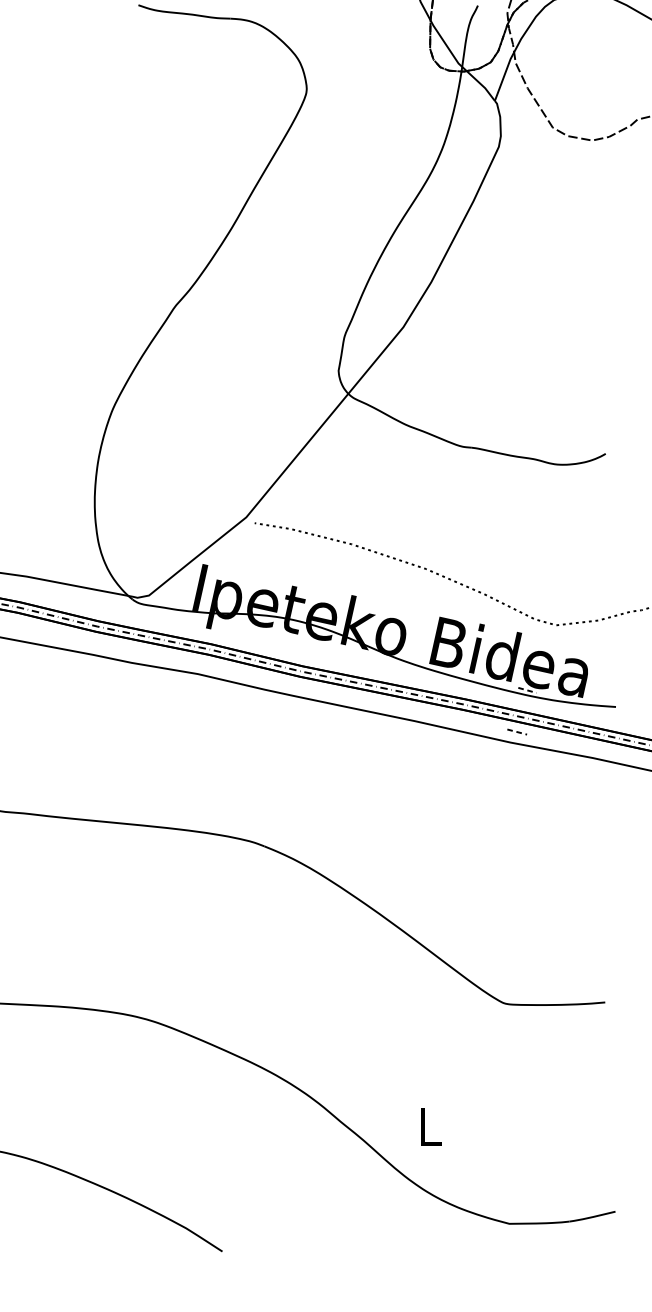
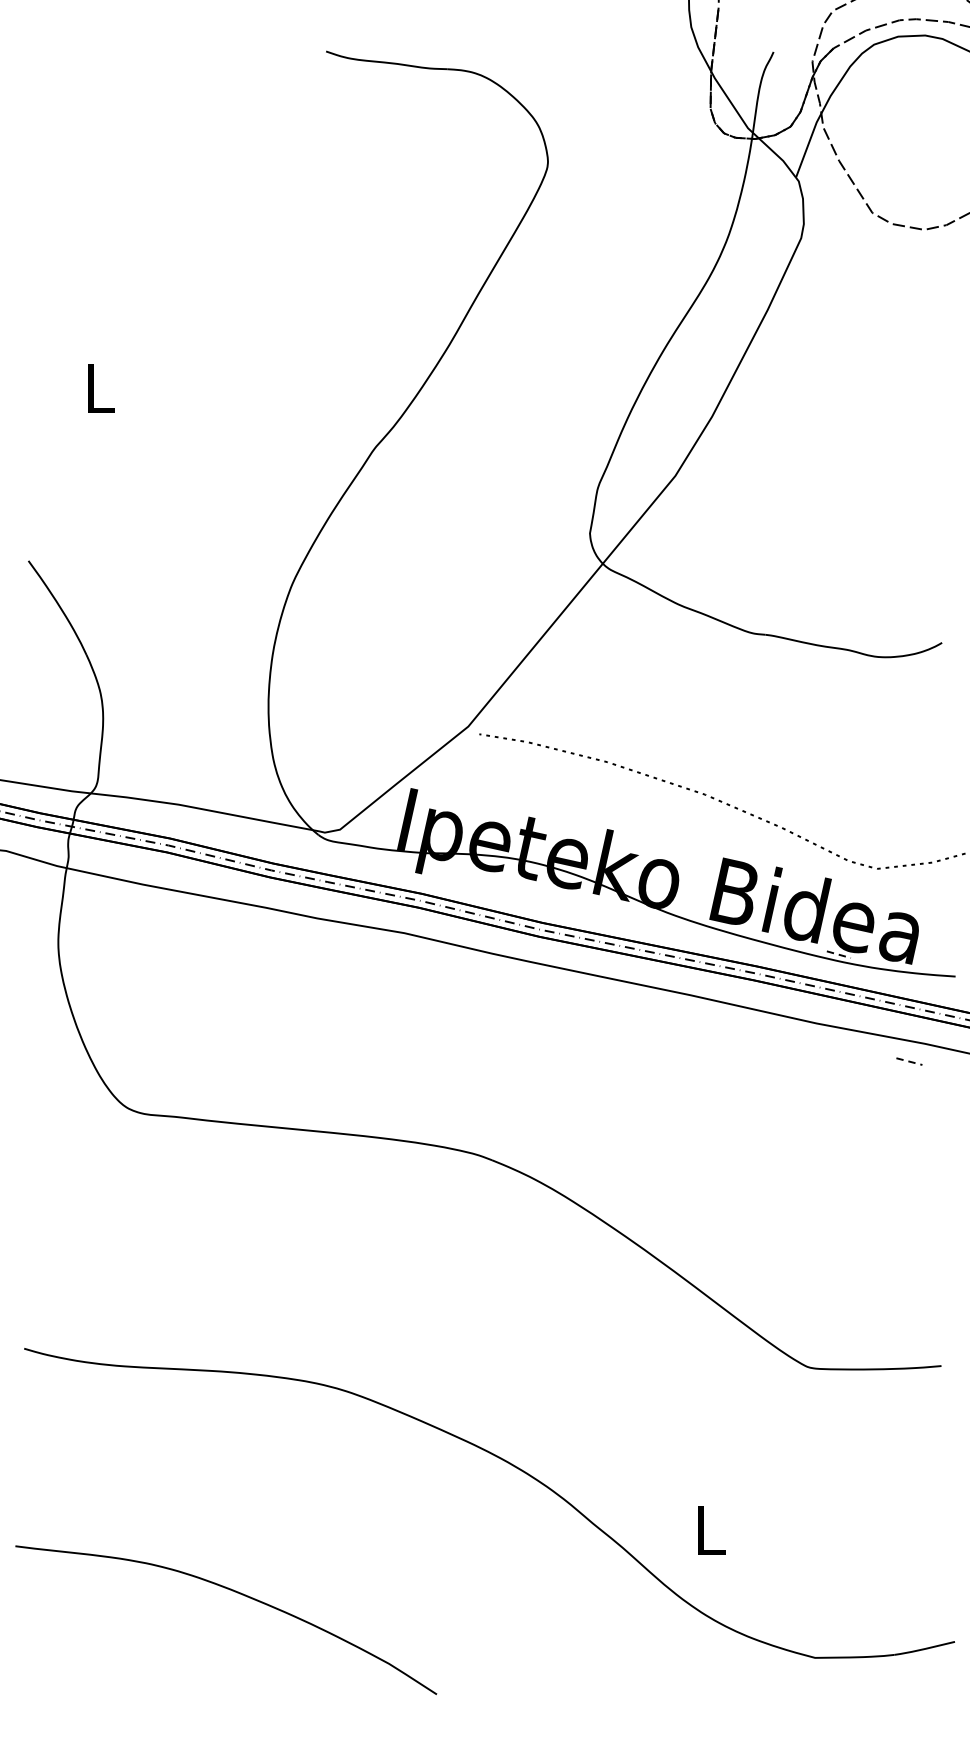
line: (517, 731) -> (909, 1061), moved

